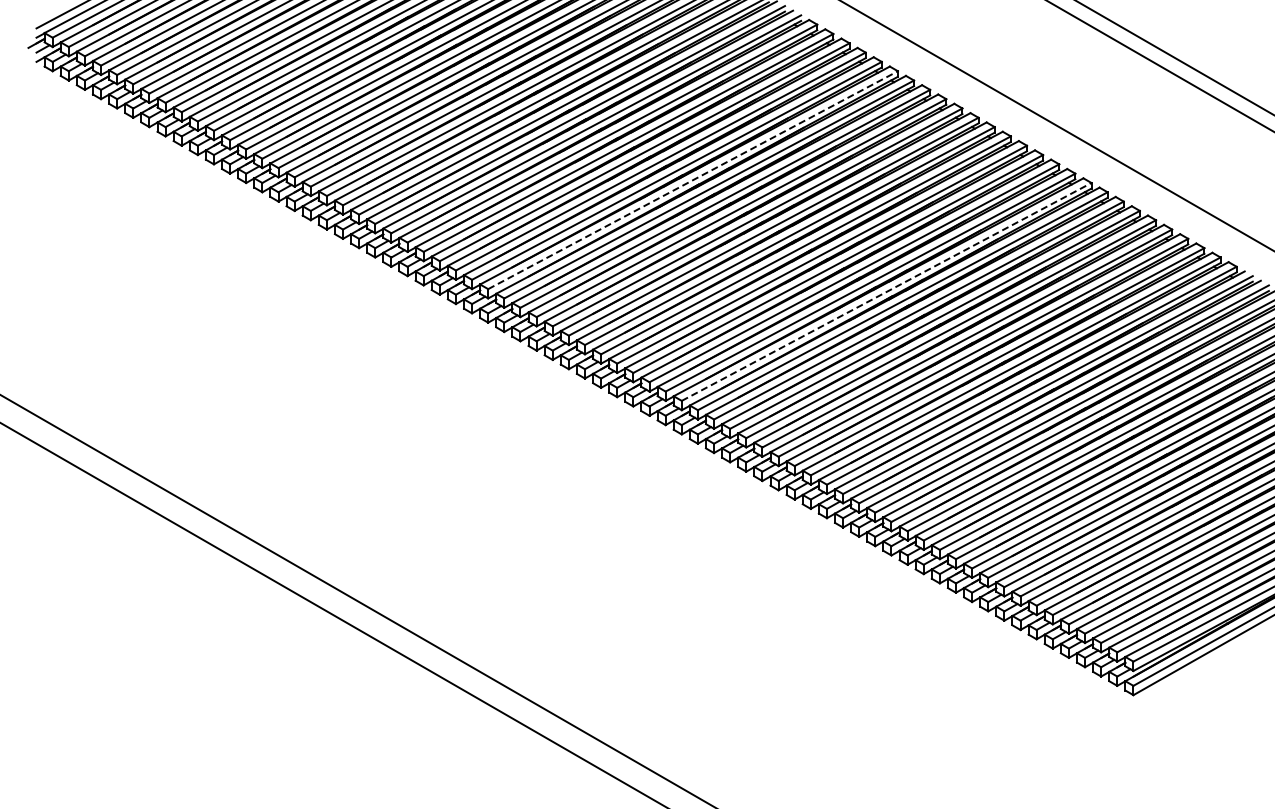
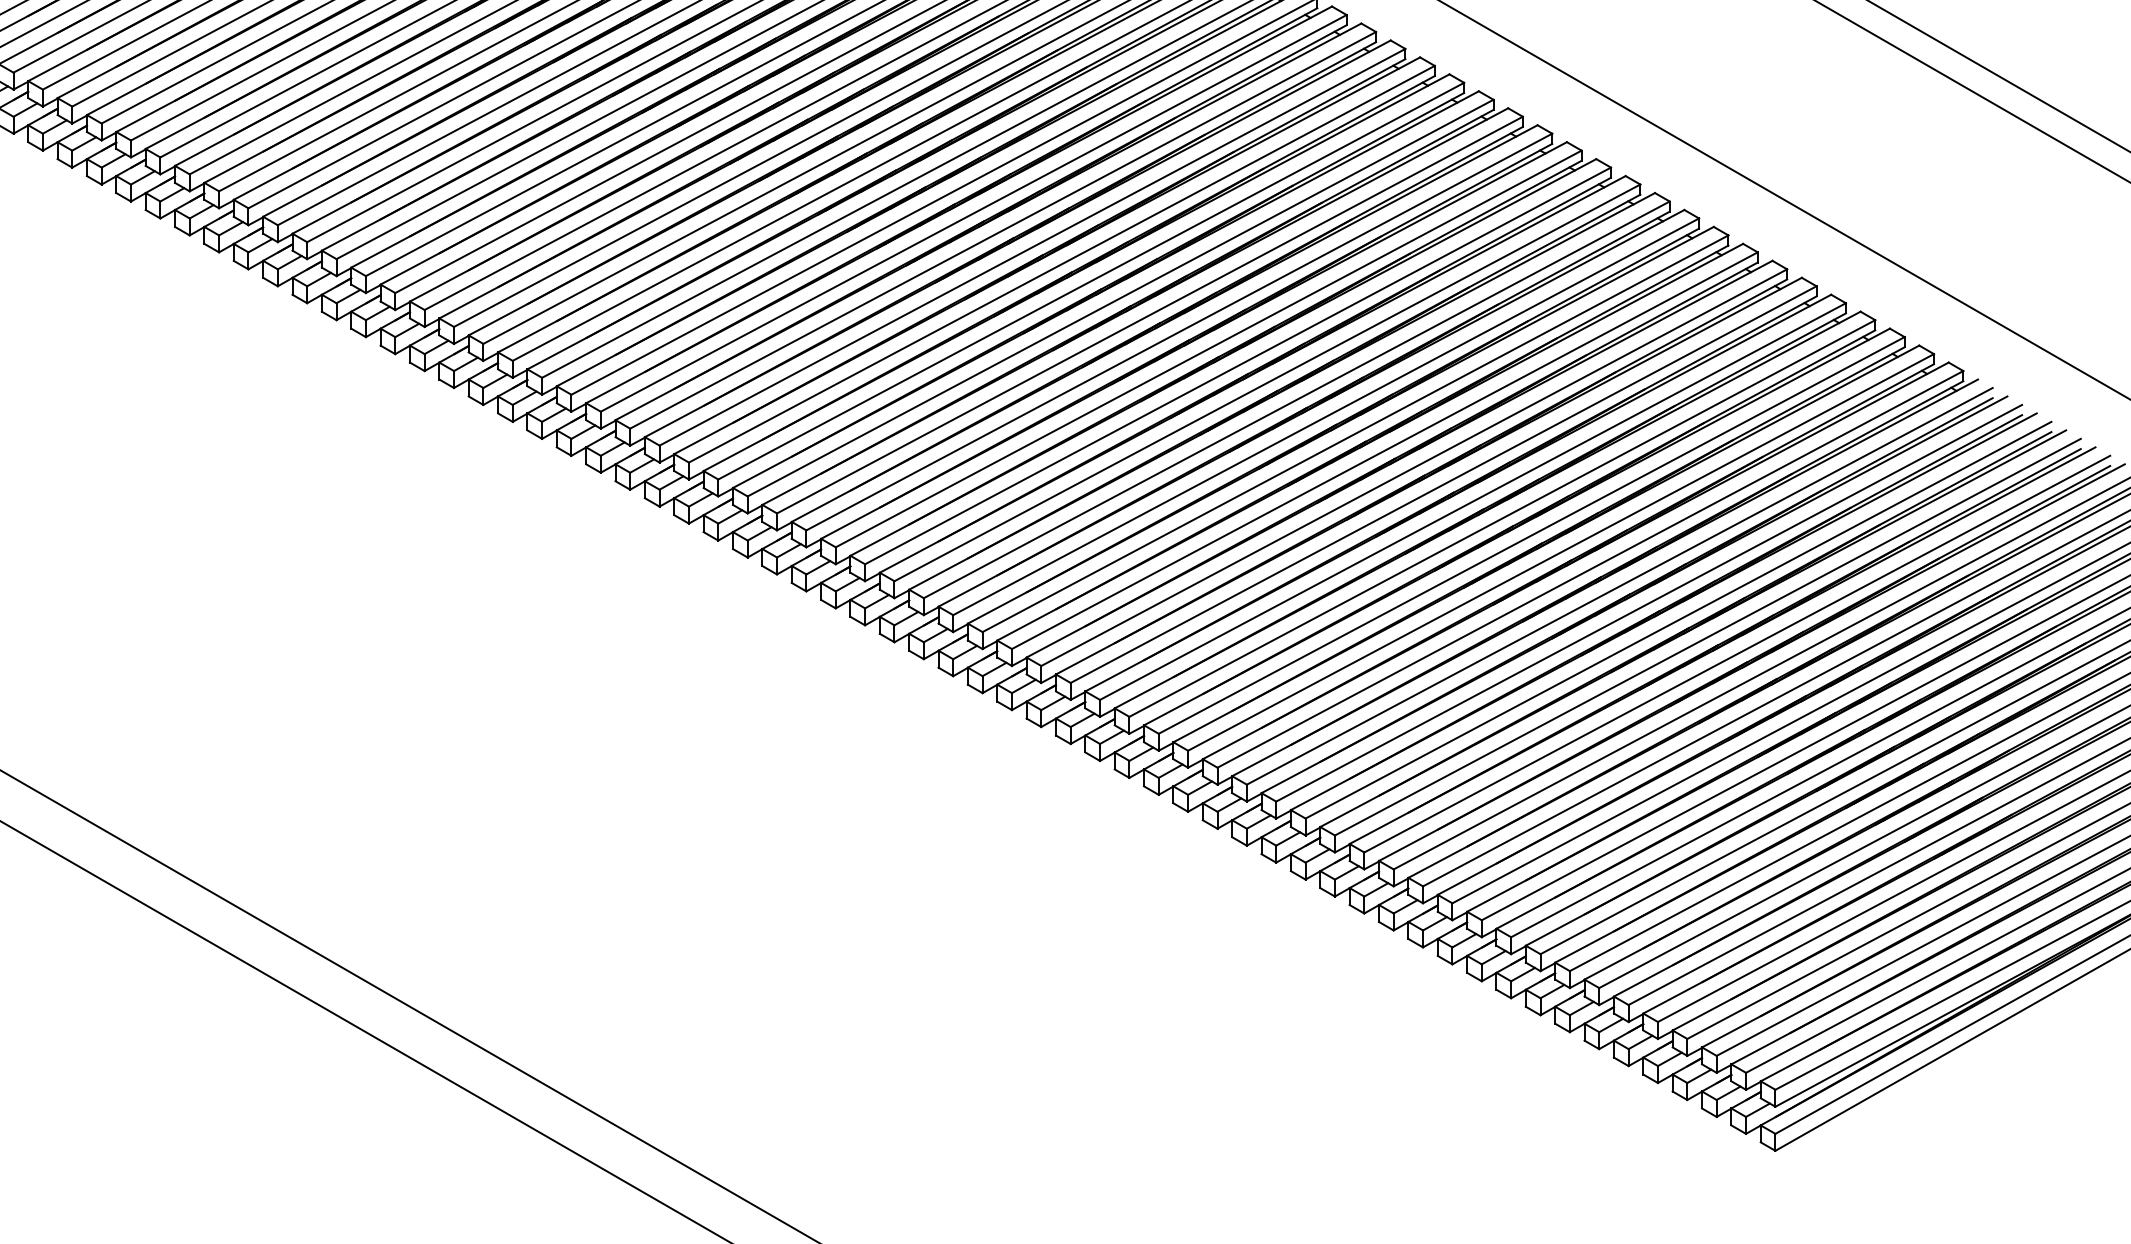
line: (693, 179) -> (974, 212), dashed -> solid
line: (887, 291) -> (1327, 416), dashed -> solid

